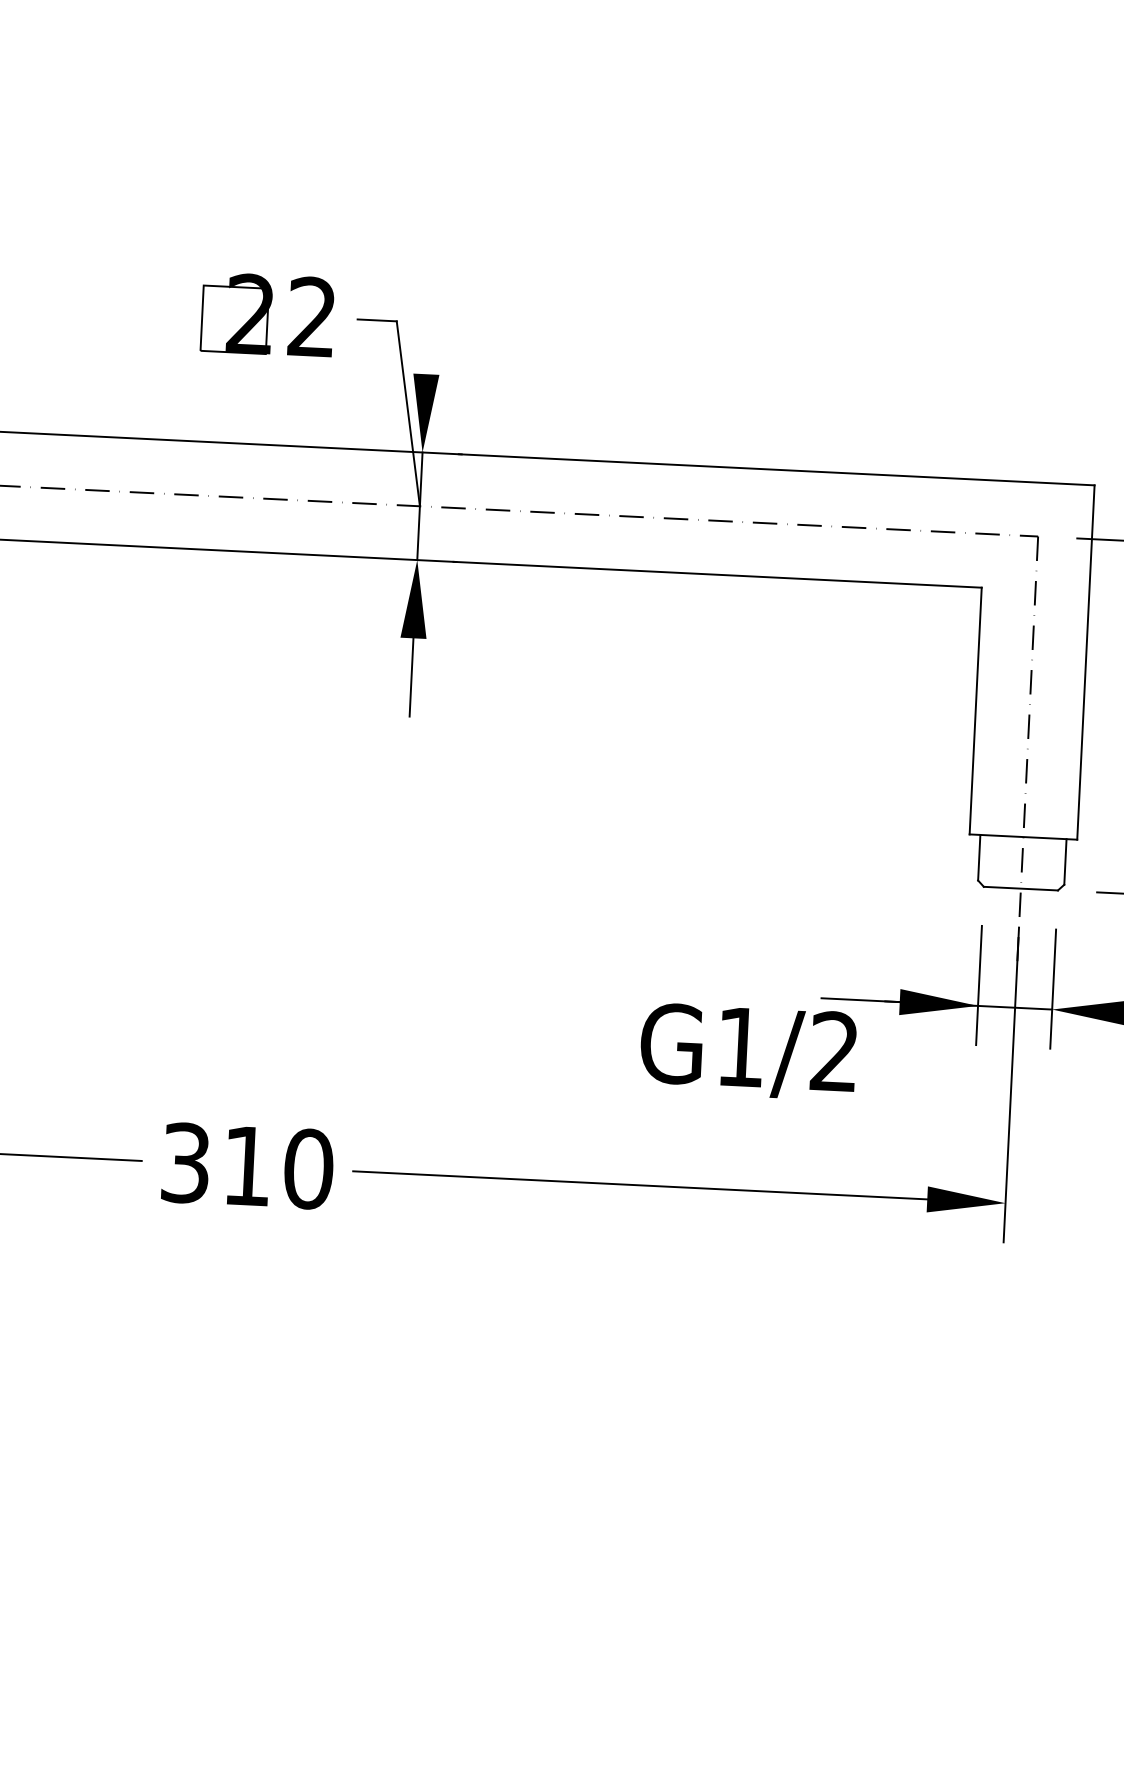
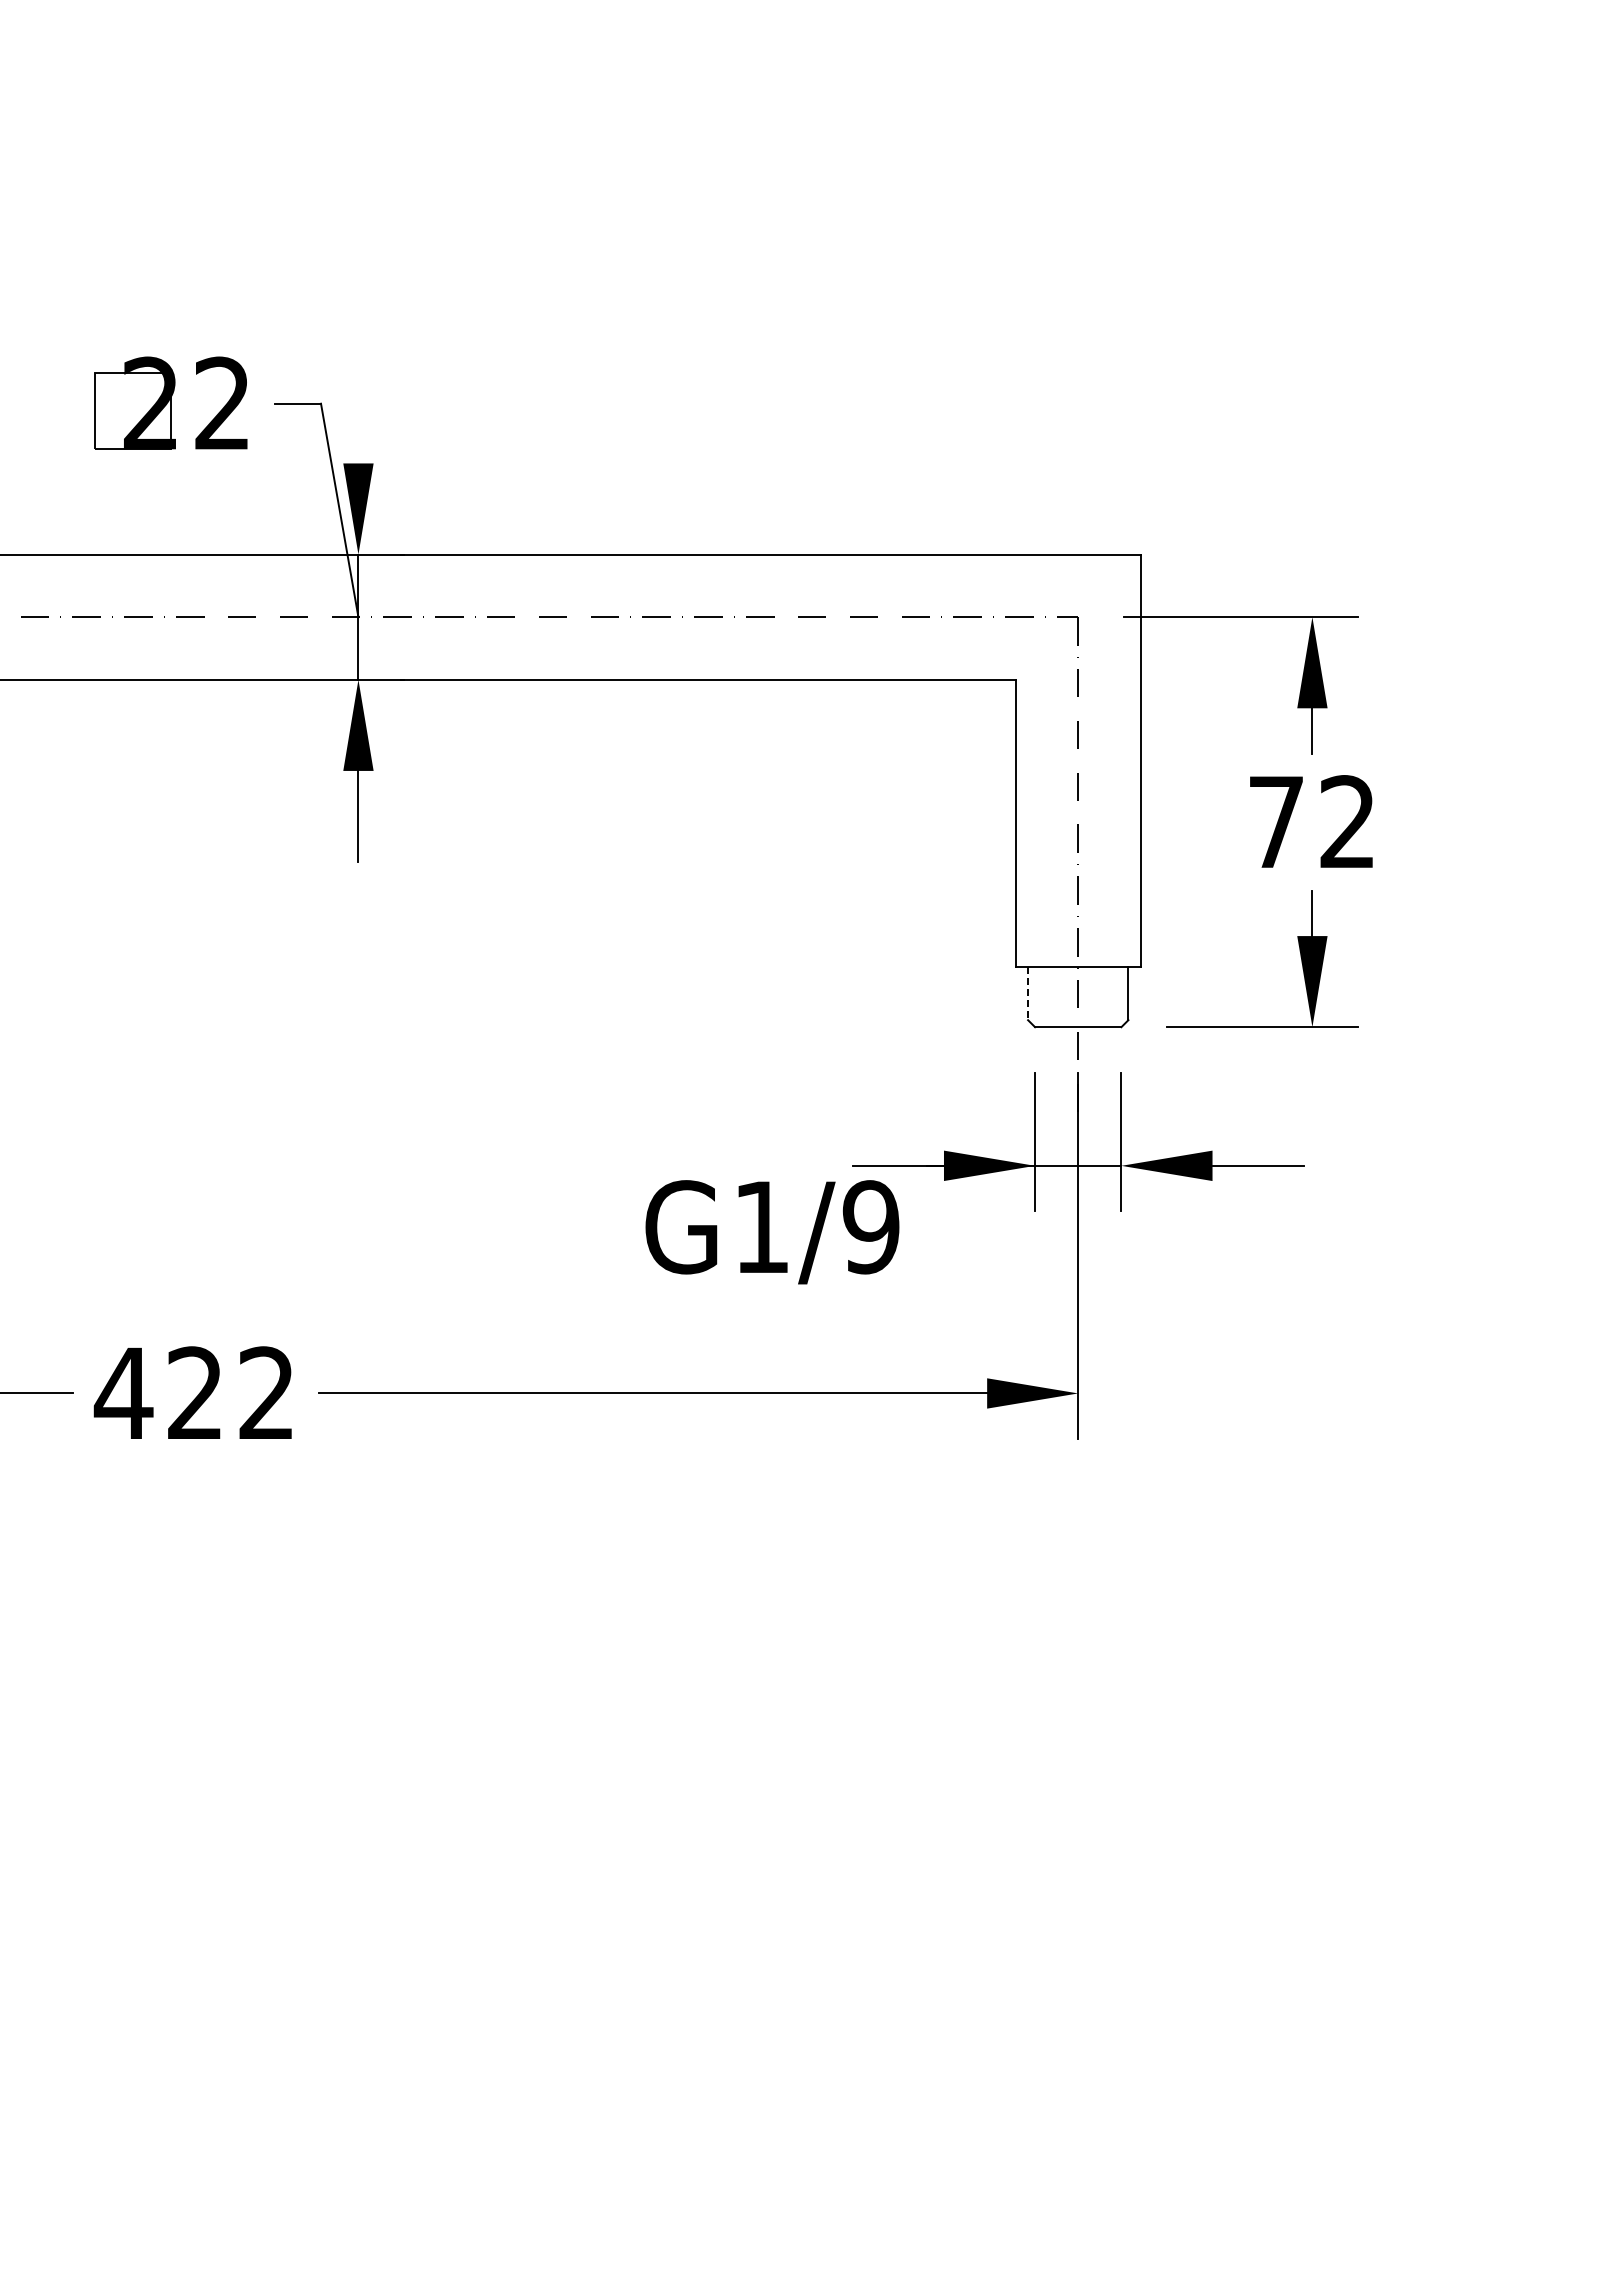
line: (979, 857) -> (1028, 993), solid -> dashed
text: (834, 1051) -> (870, 1227), G1/2 -> G1/9
text: (246, 1166) -> (194, 1393), 310 -> 422

